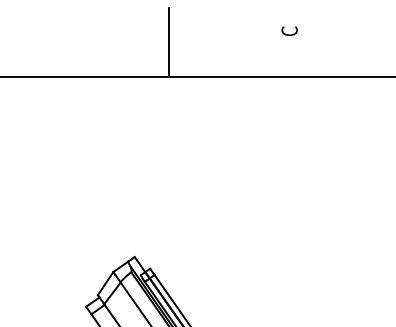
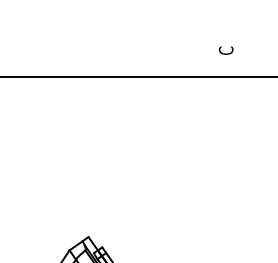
text: (289, 30) -> (226, 50), moved
line: (168, 42) -> (118, 46), removed

